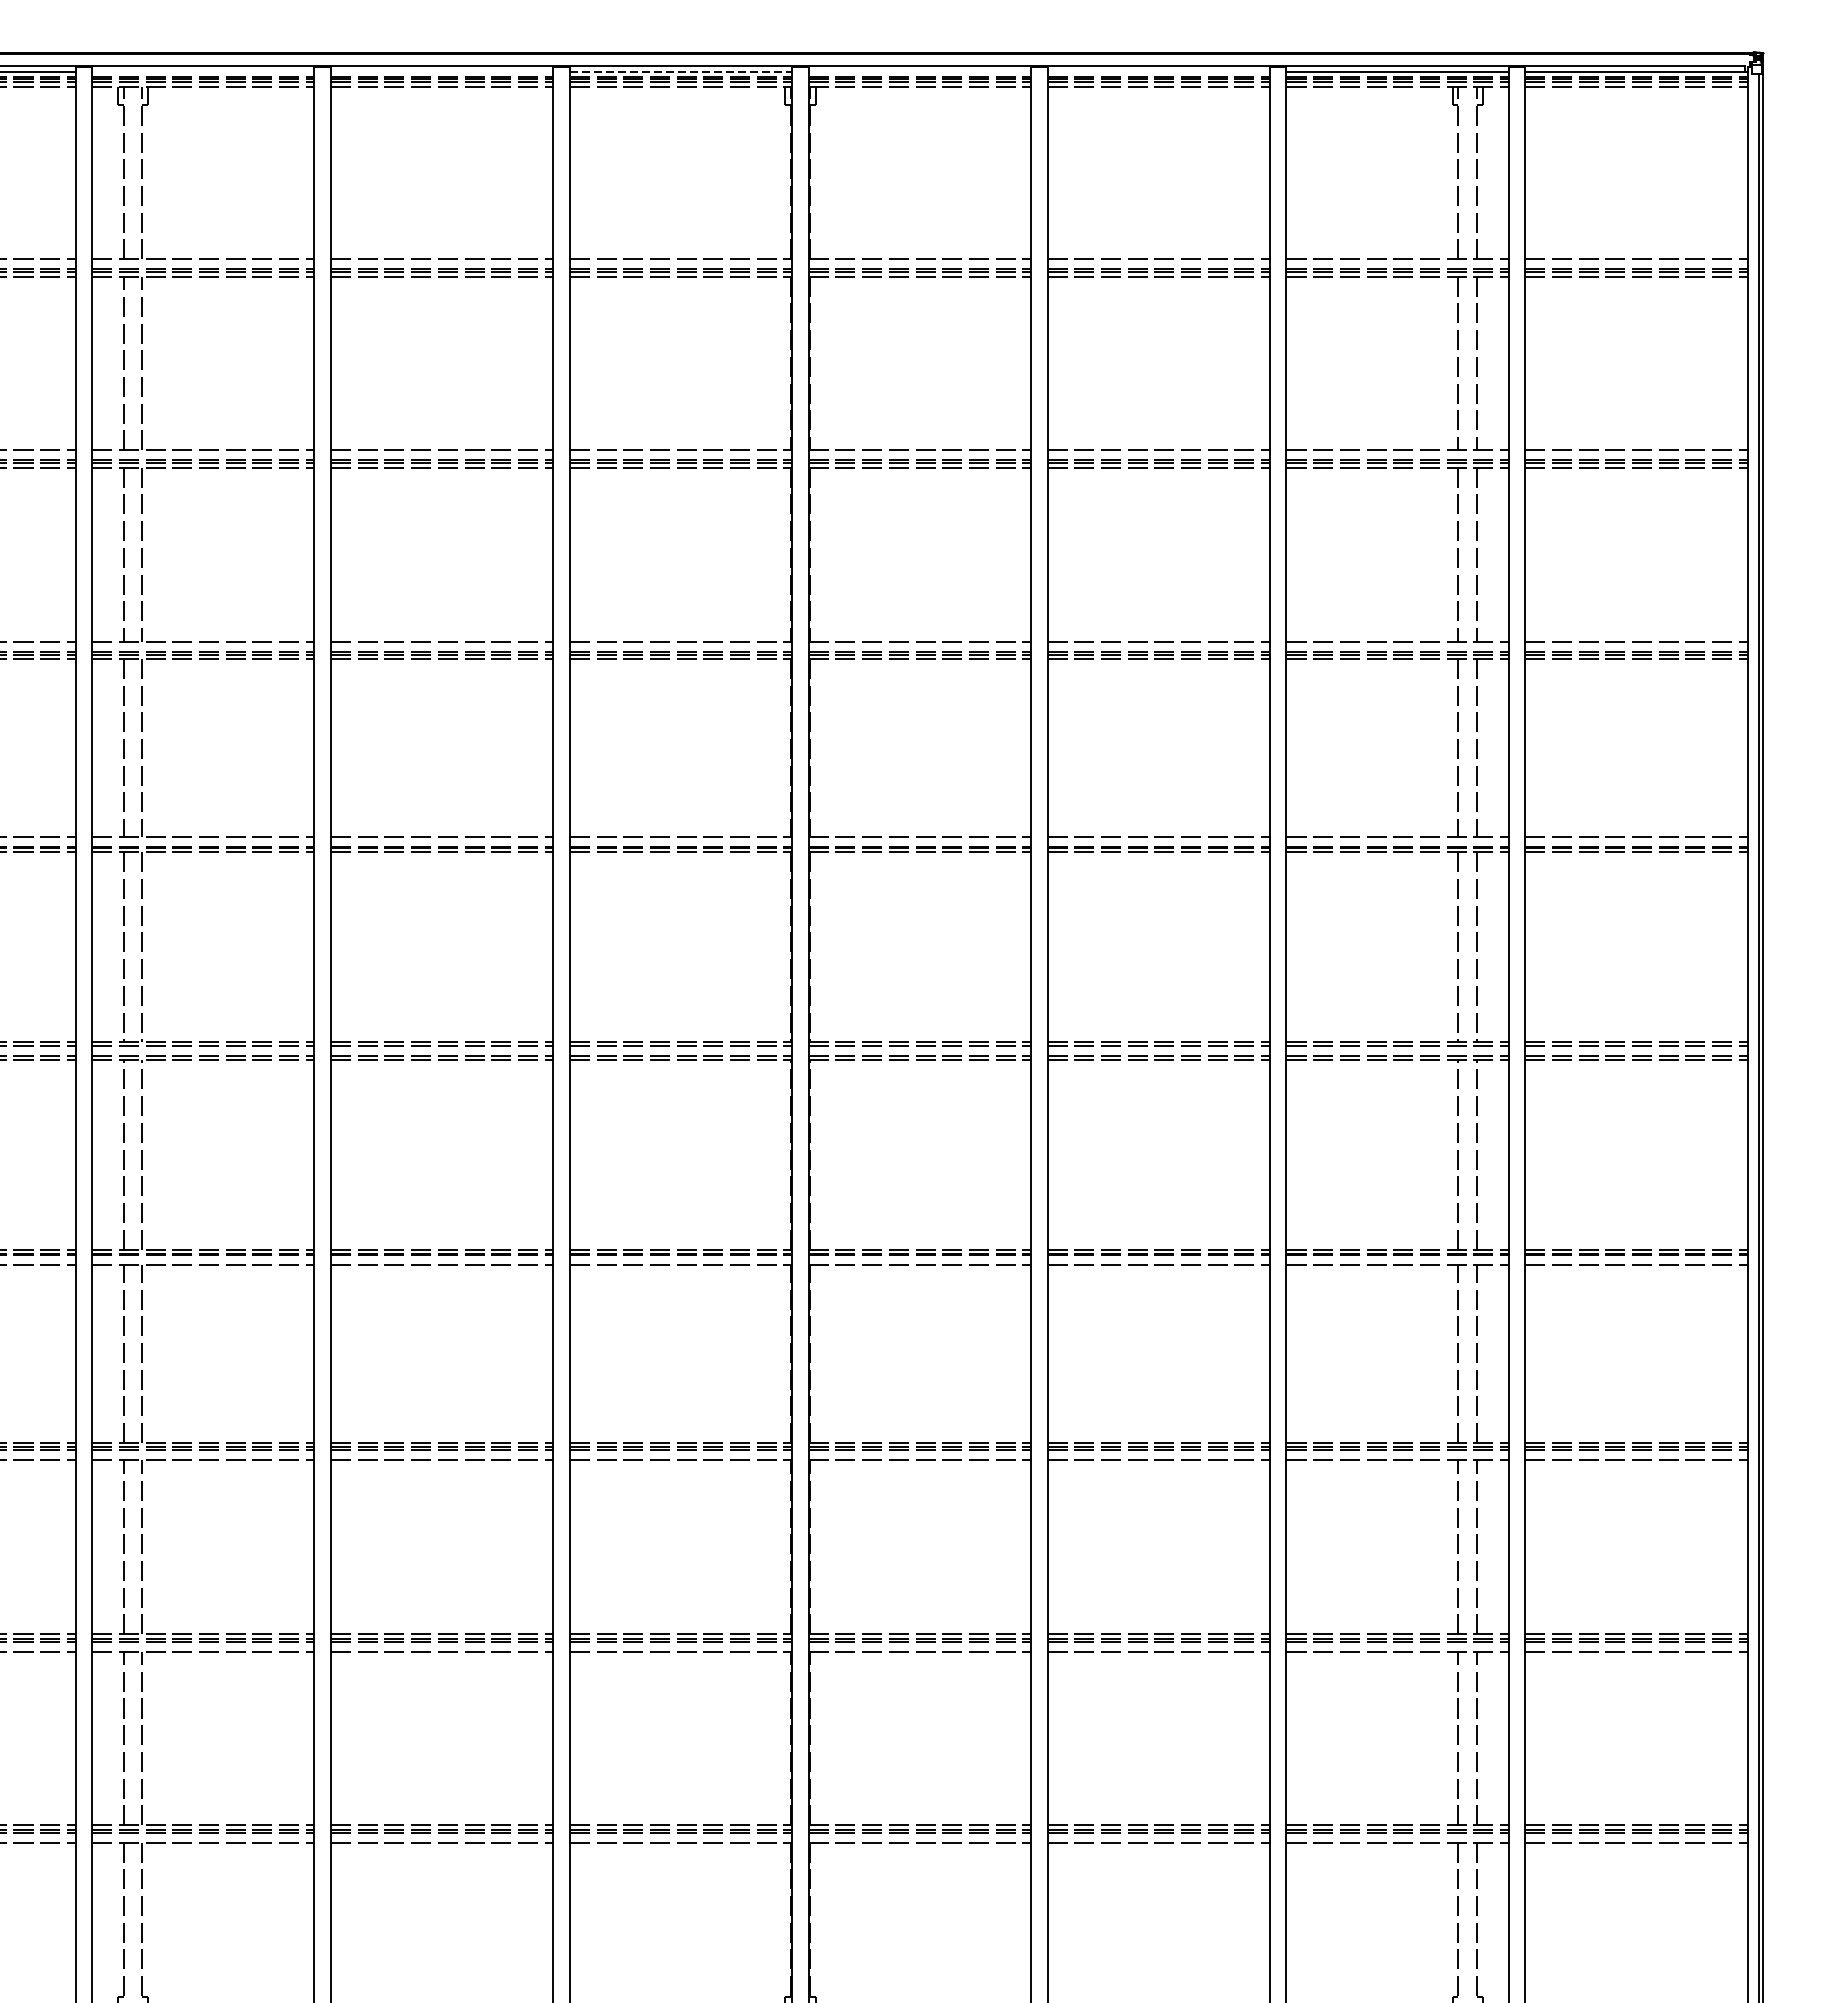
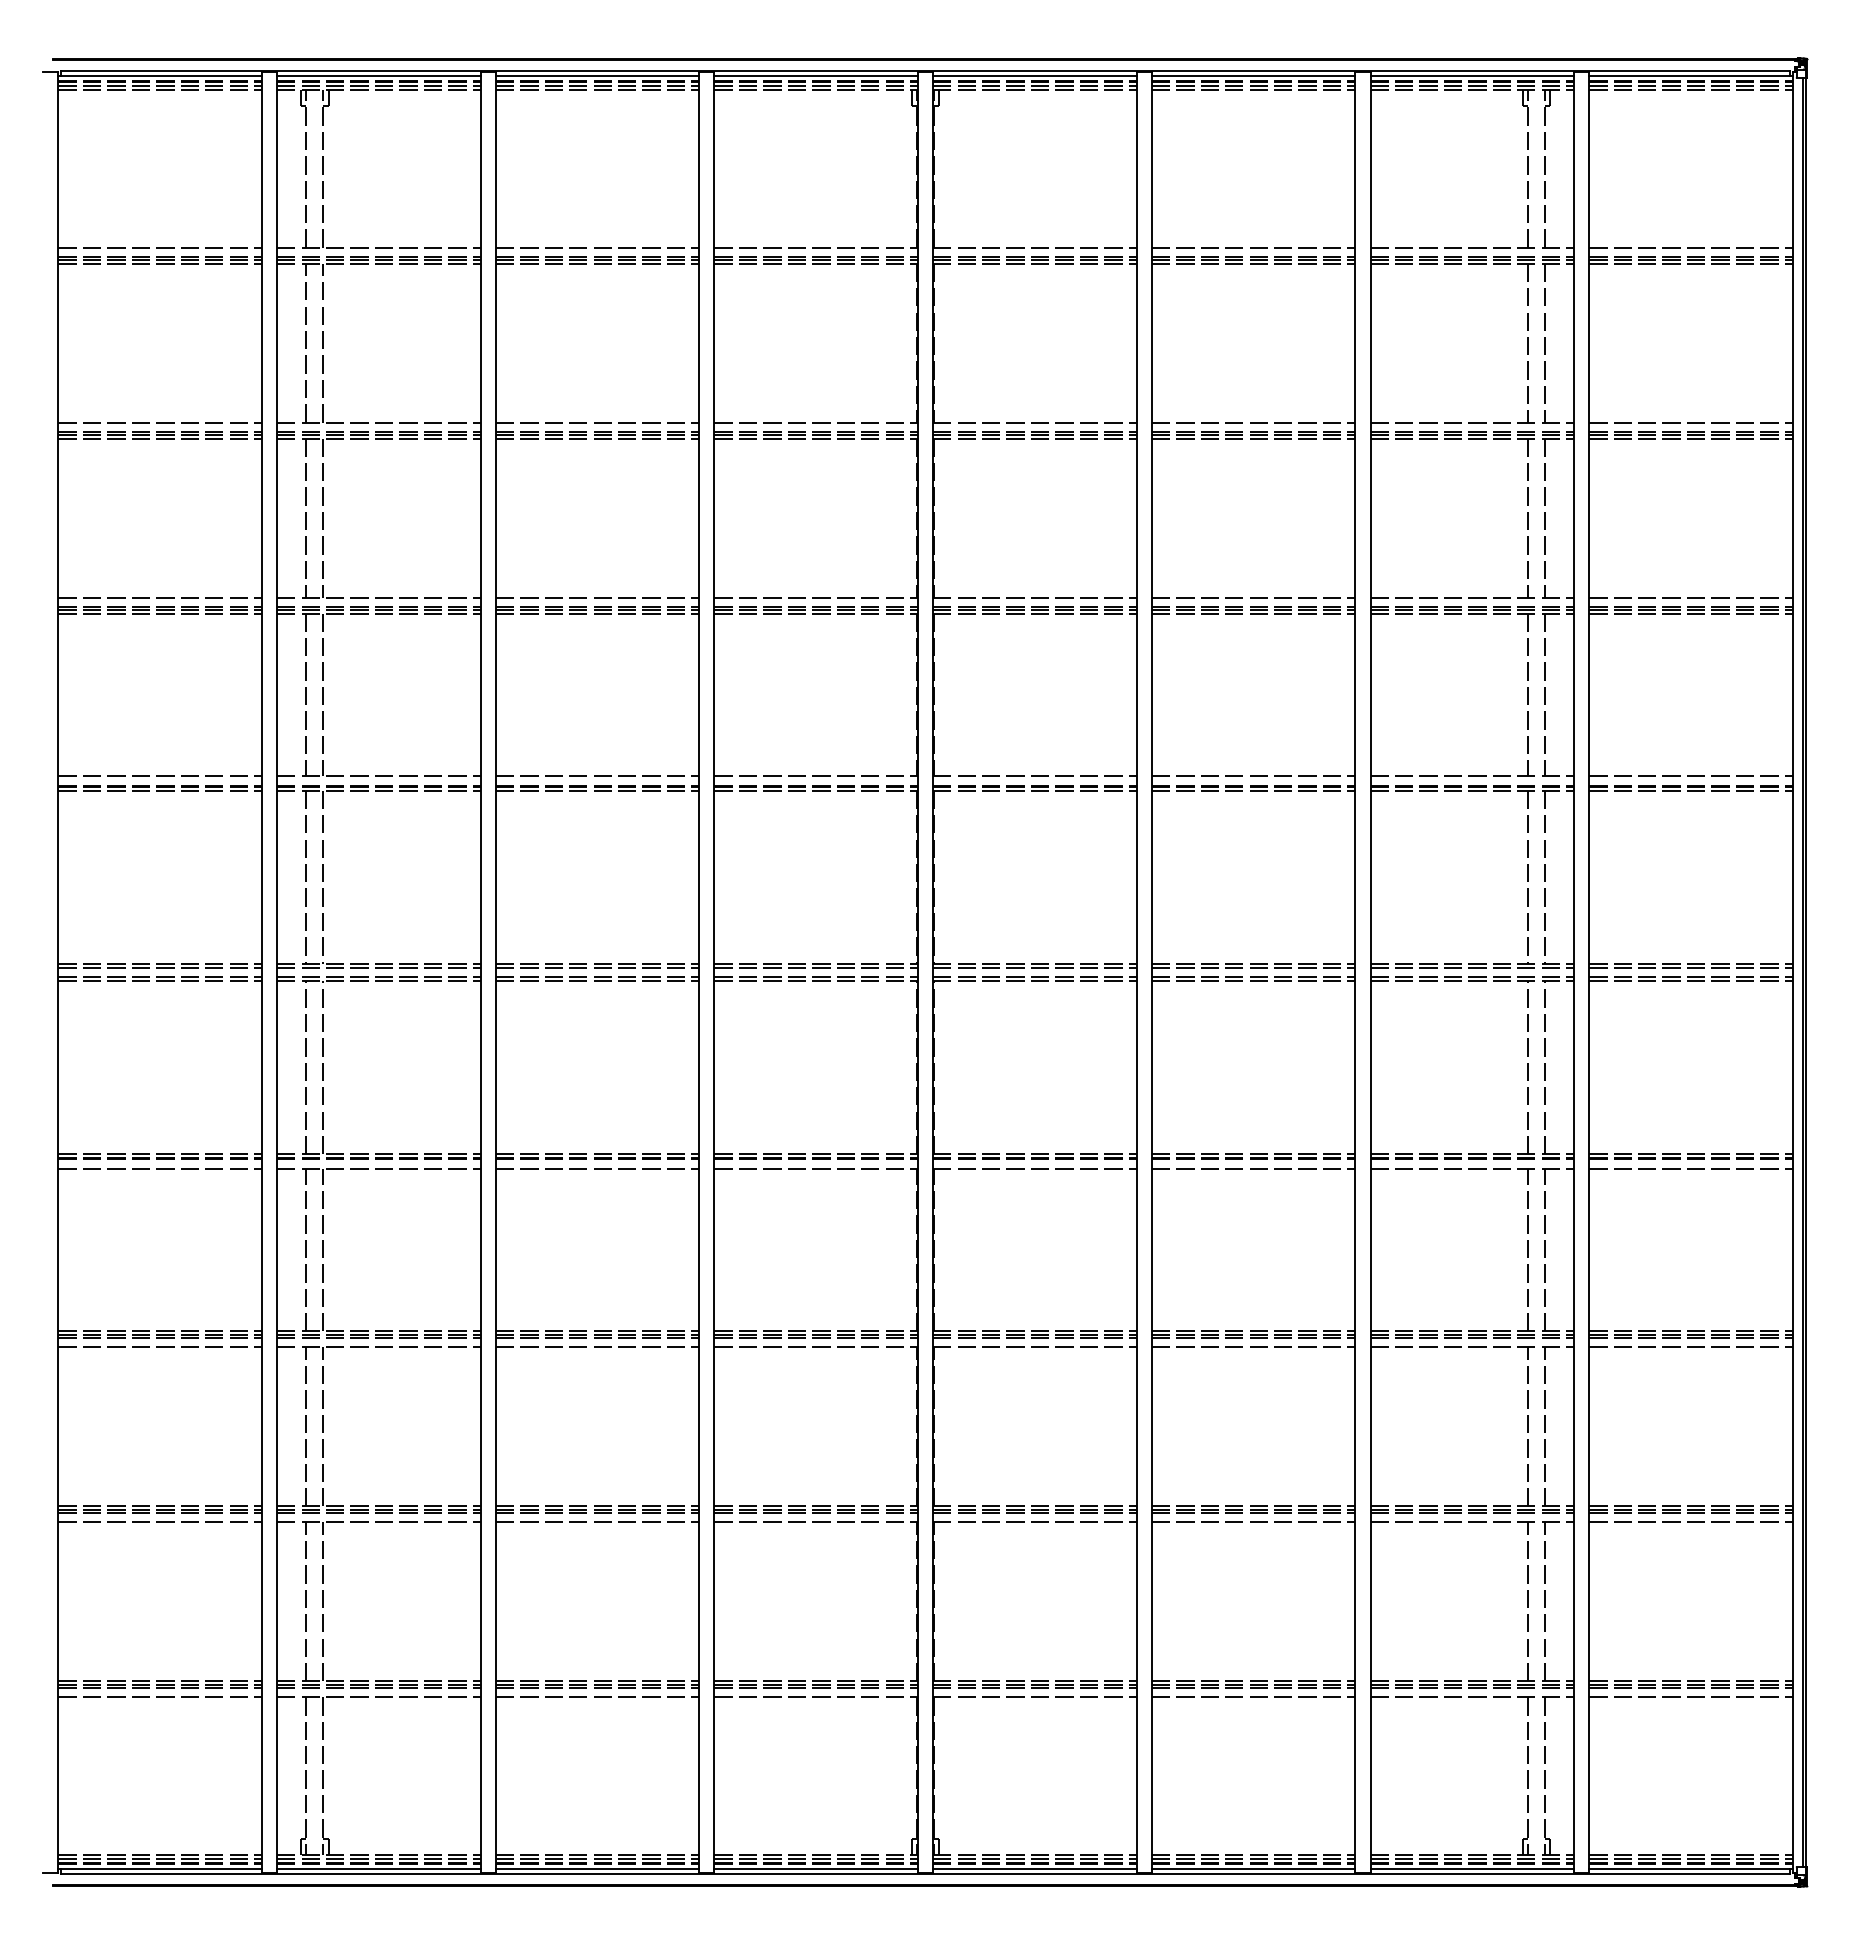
line: (202, 72) -> (378, 76), added
line: (442, 72) -> (597, 76), added
line: (681, 72) -> (816, 76), dashed -> solid
line: (919, 72) -> (1034, 76), added
line: (1158, 72) -> (1253, 76), added

